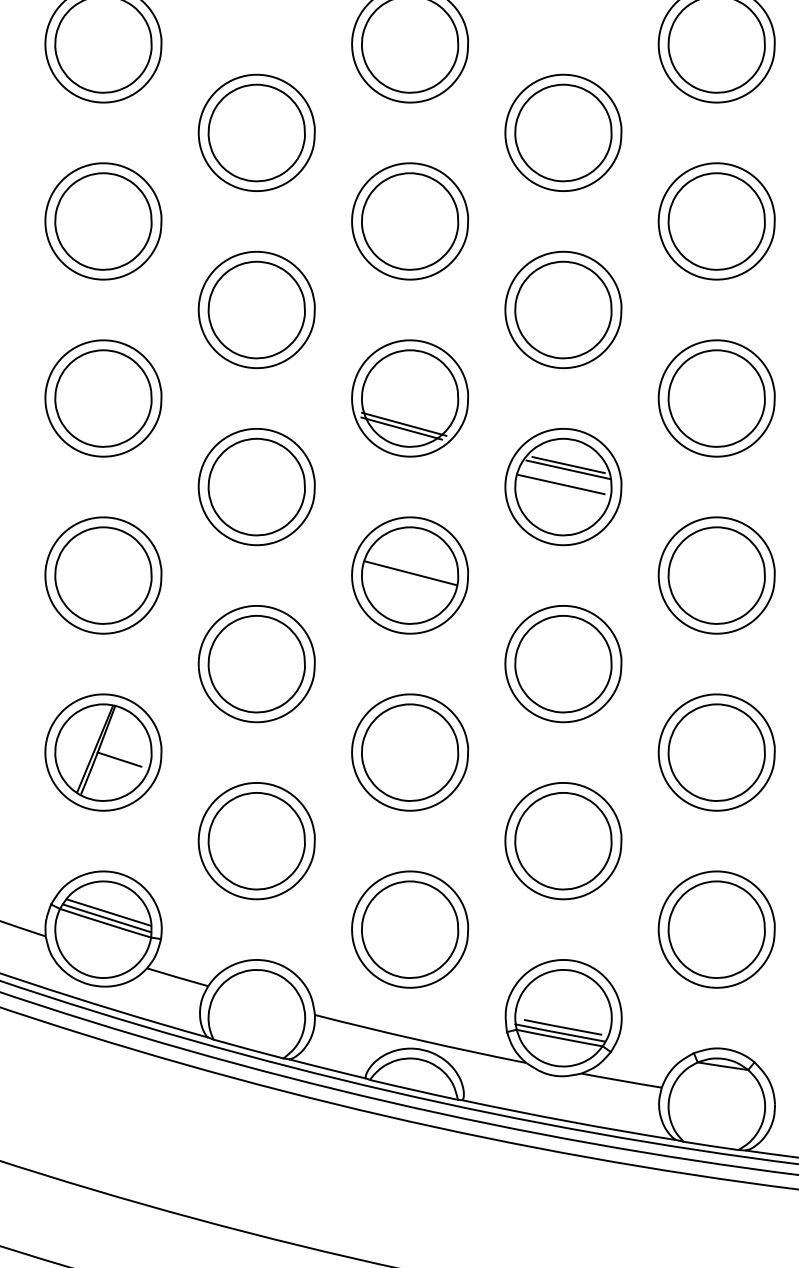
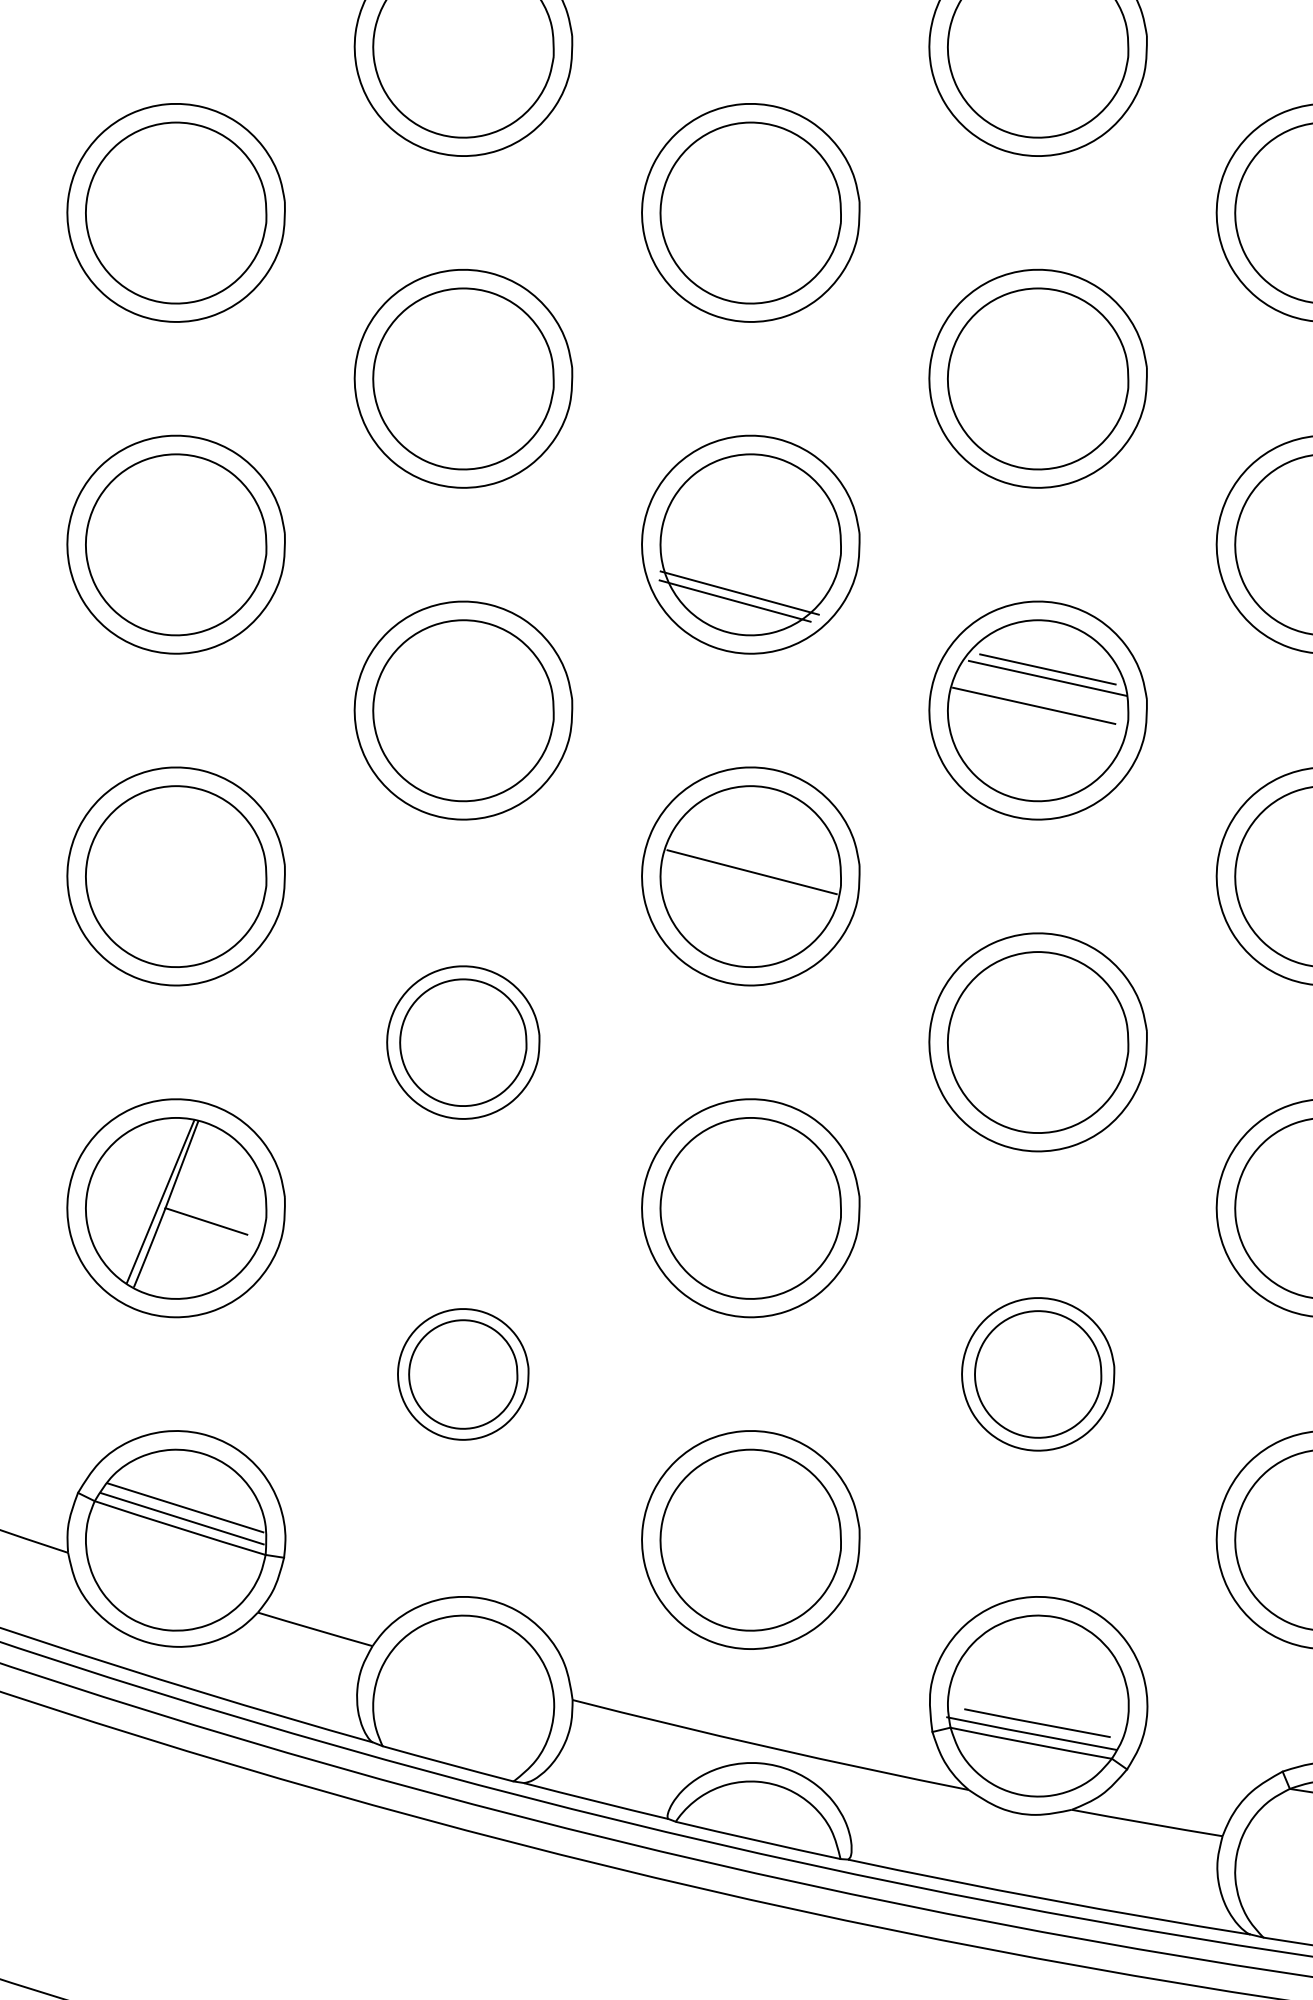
part: (256, 664) -> (462, 1043), size x0.7
part: (256, 841) -> (462, 1374), size x0.6
part: (563, 841) -> (1038, 1374), size x0.7

